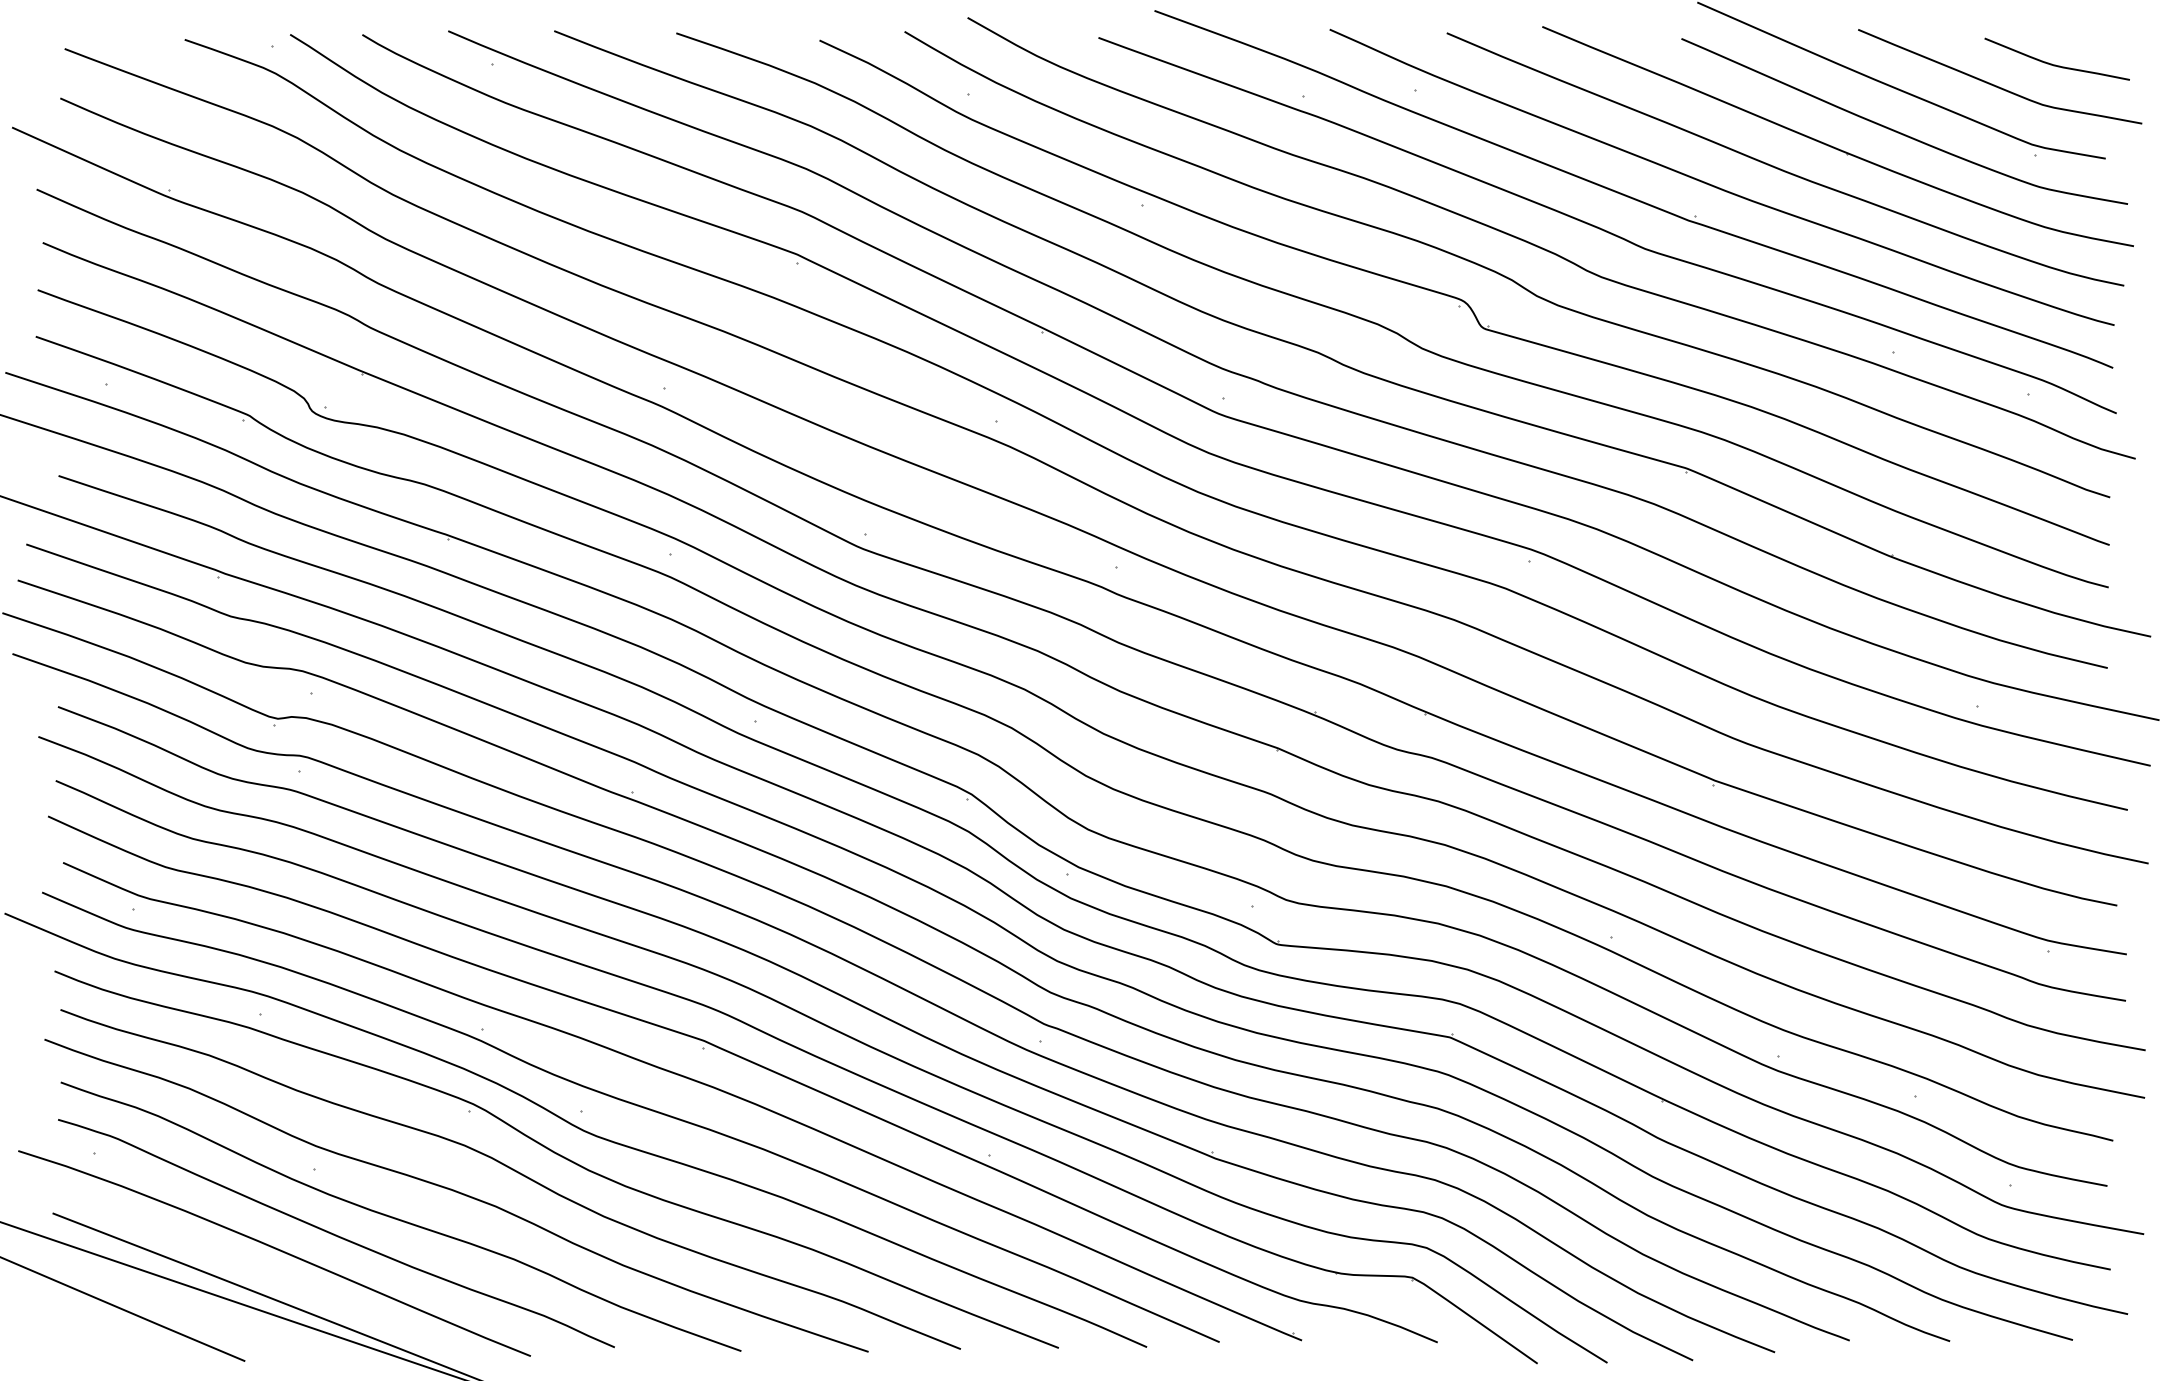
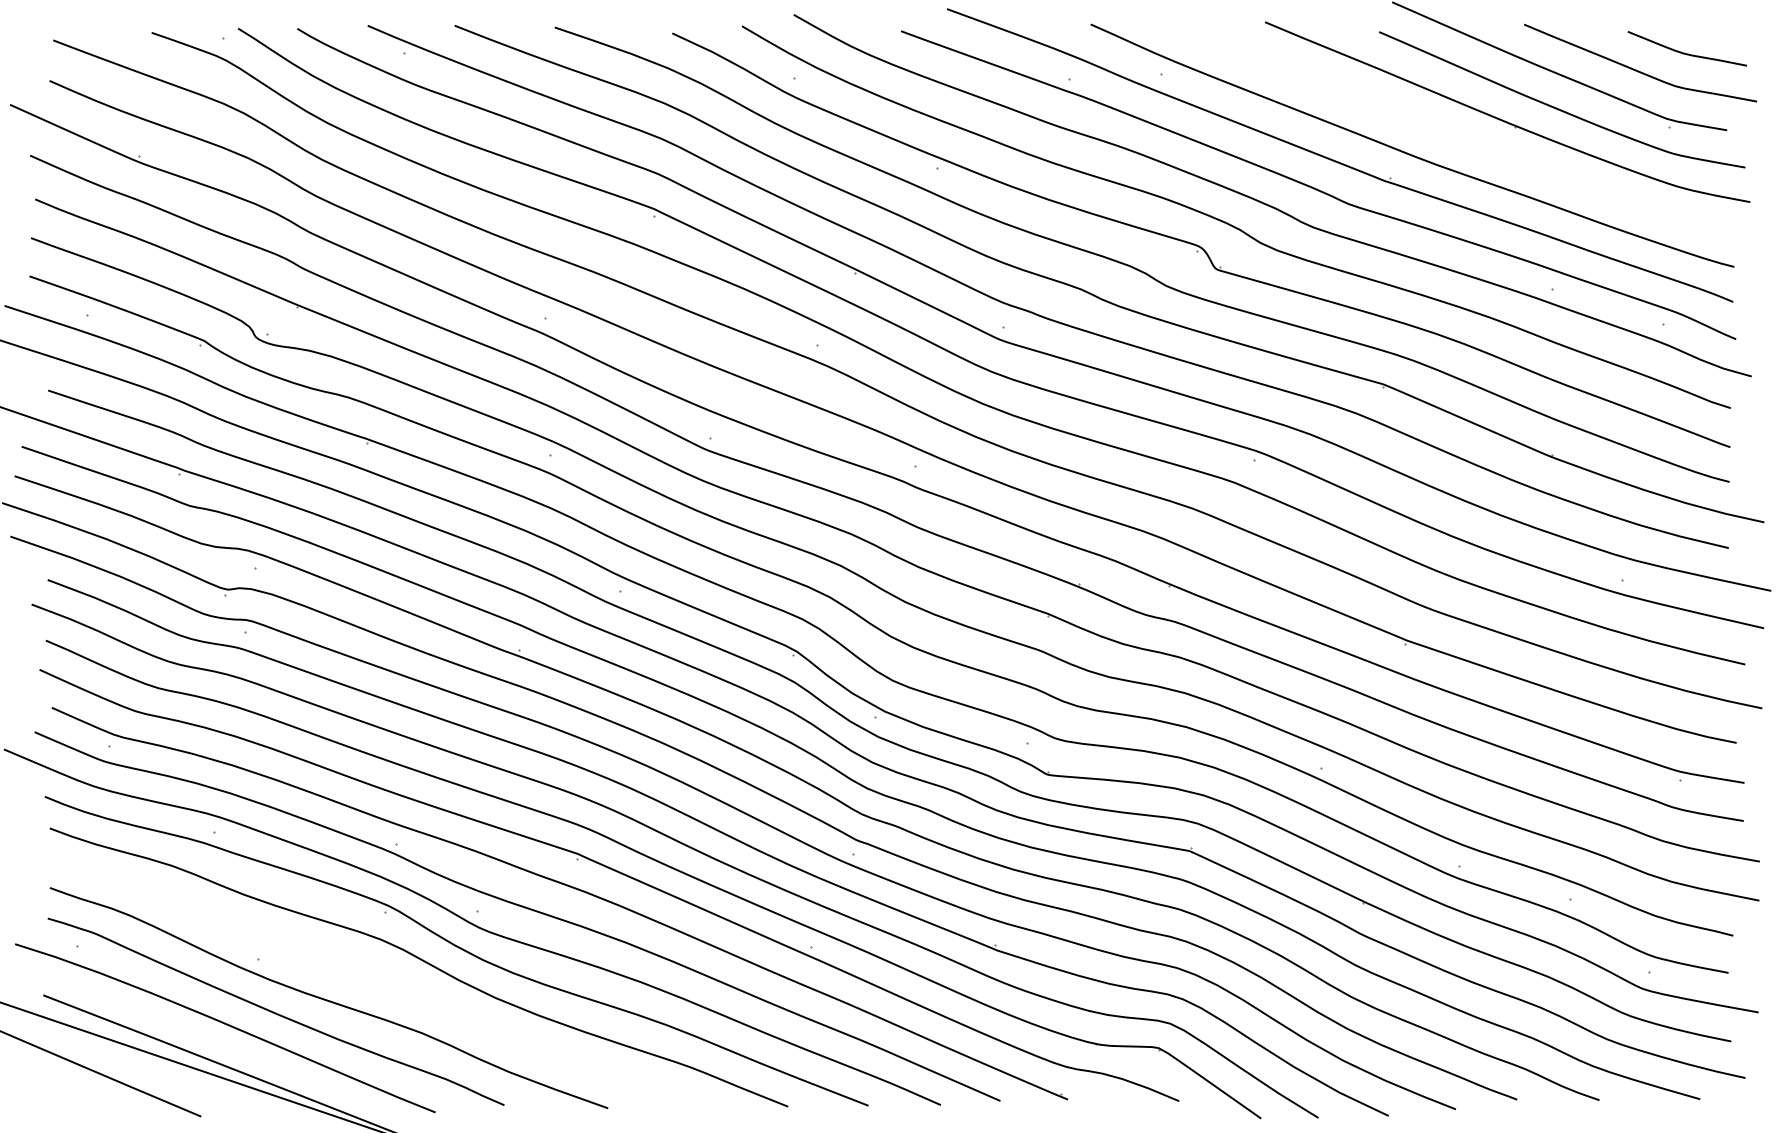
curve: (1781, 168) -> (1461, 138), removed
curve: (456, 1192) -> (374, 978), removed

